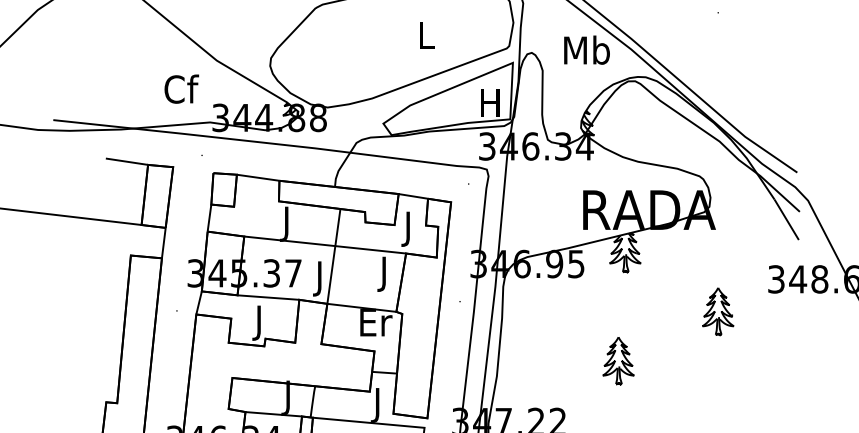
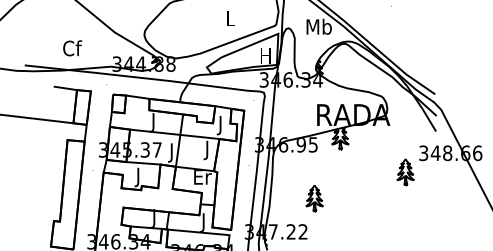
text: (181, 89) -> (72, 48), moved
part: (717, 312) -> (405, 172), moved
part: (618, 361) -> (314, 198), moved

